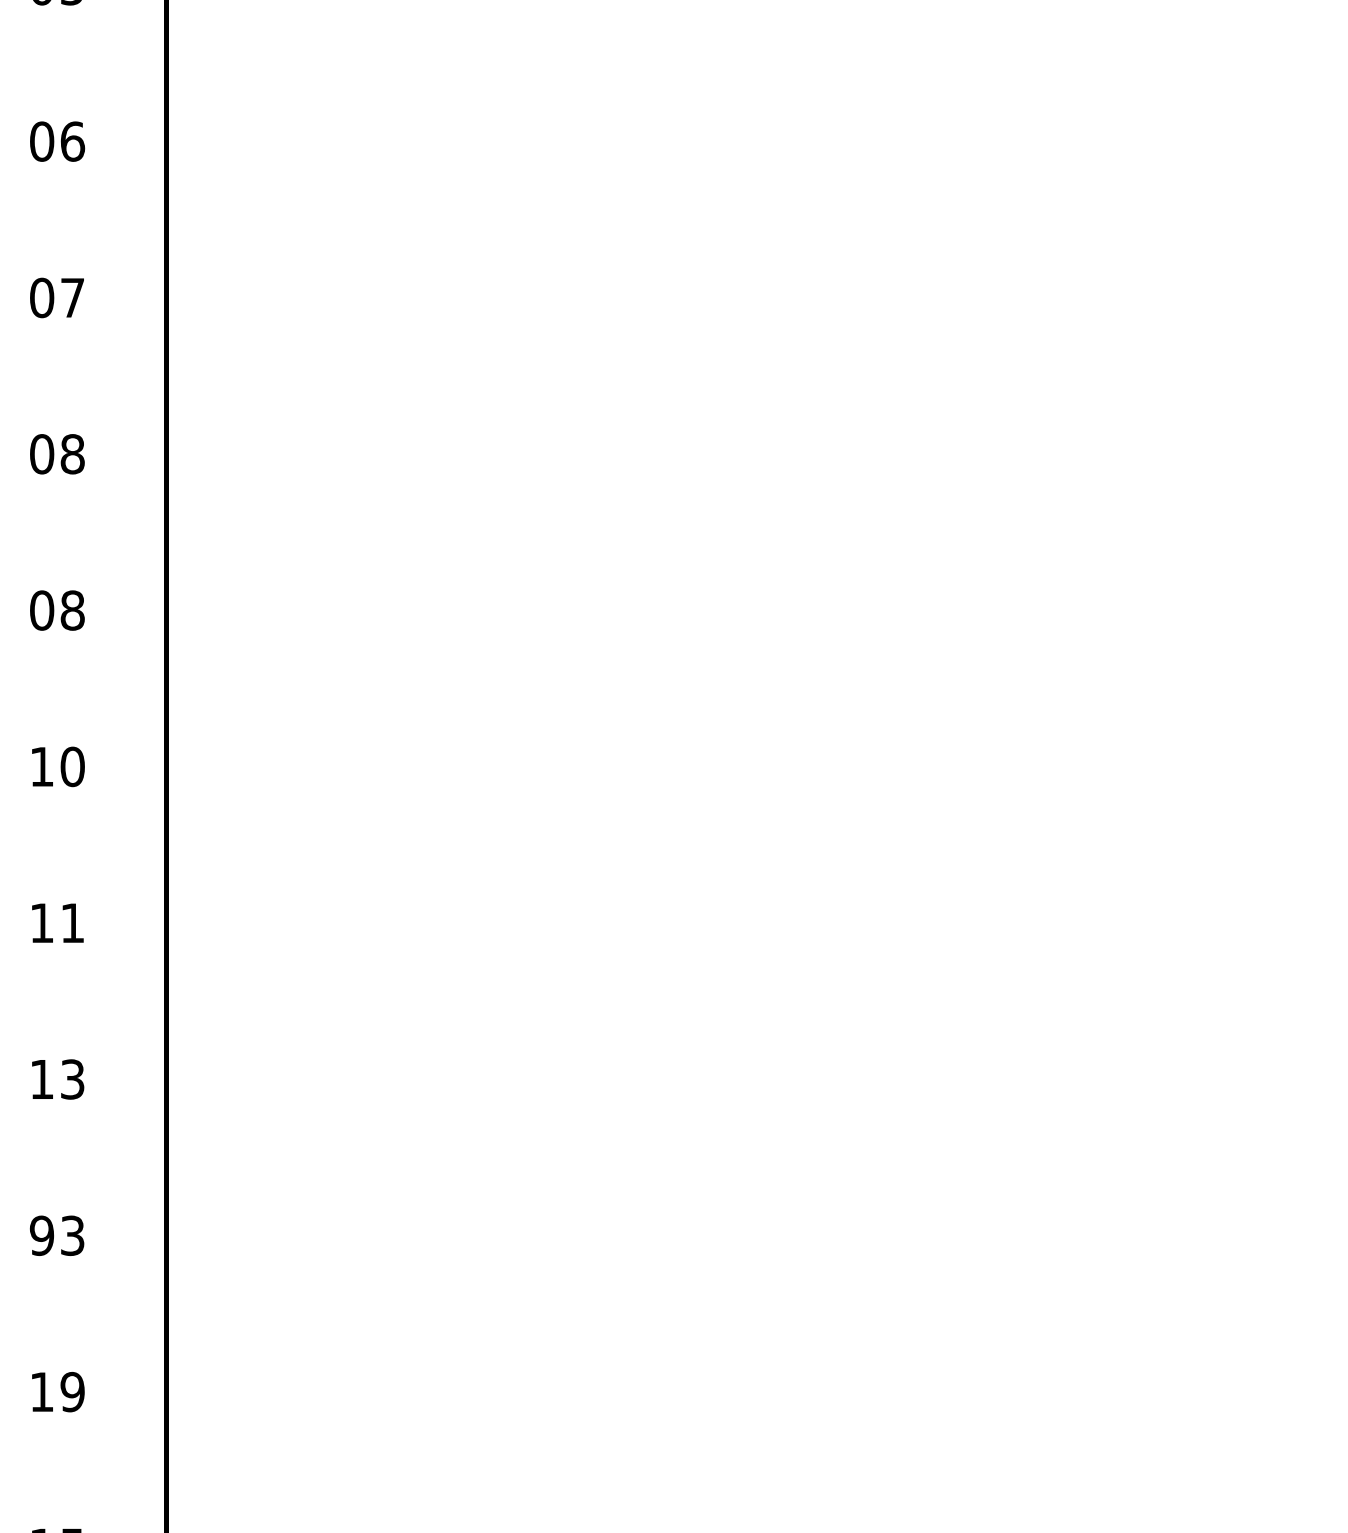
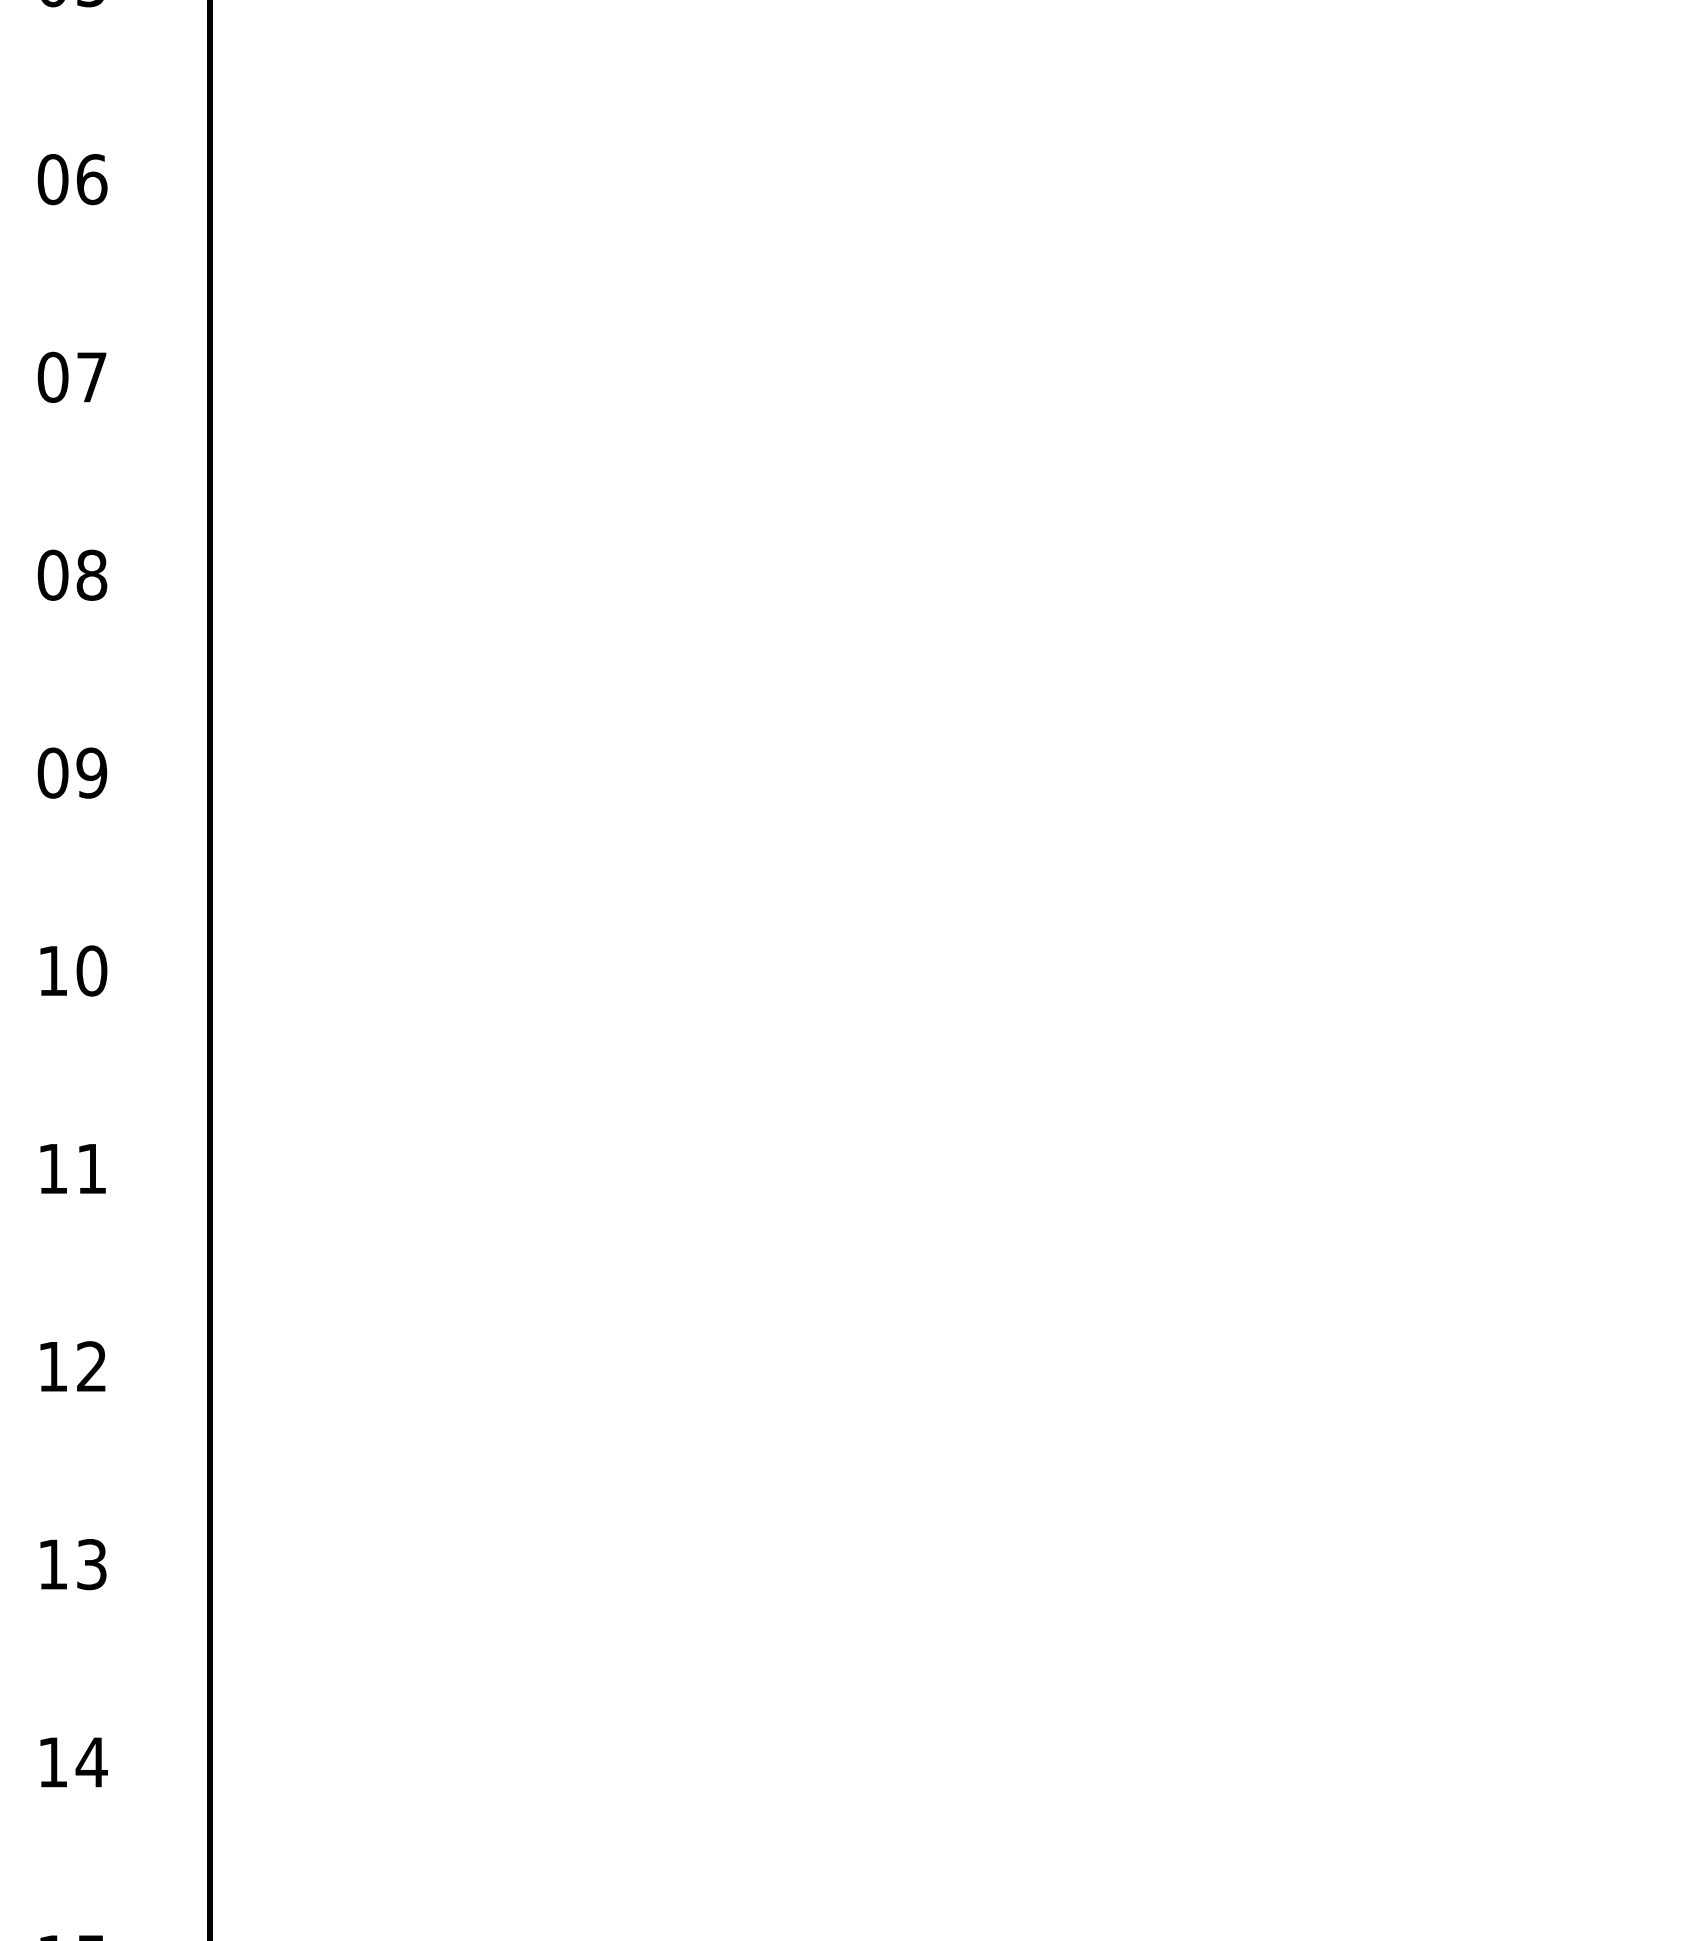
text: (72, 610) -> (91, 772), 08 -> 09
text: (72, 1079) -> (91, 1366), 13 -> 12
text: (41, 1235) -> (52, 1564), 93 -> 13
text: (72, 1392) -> (91, 1762), 19 -> 14

